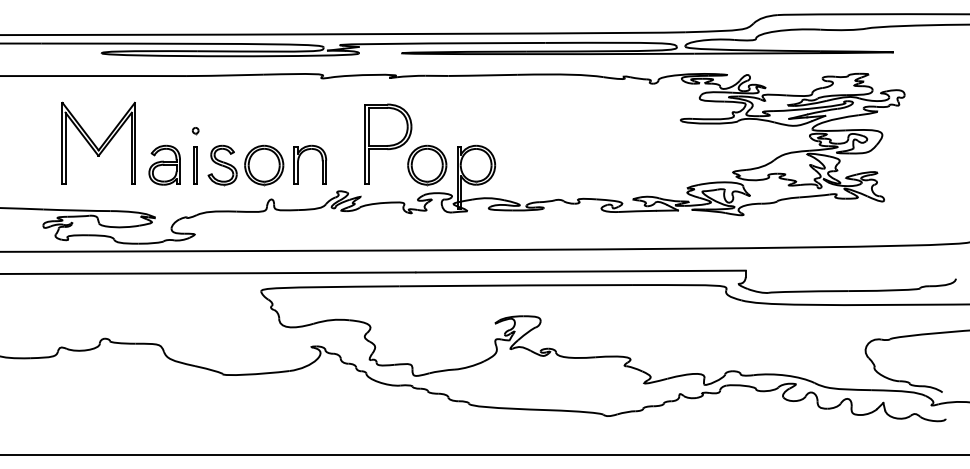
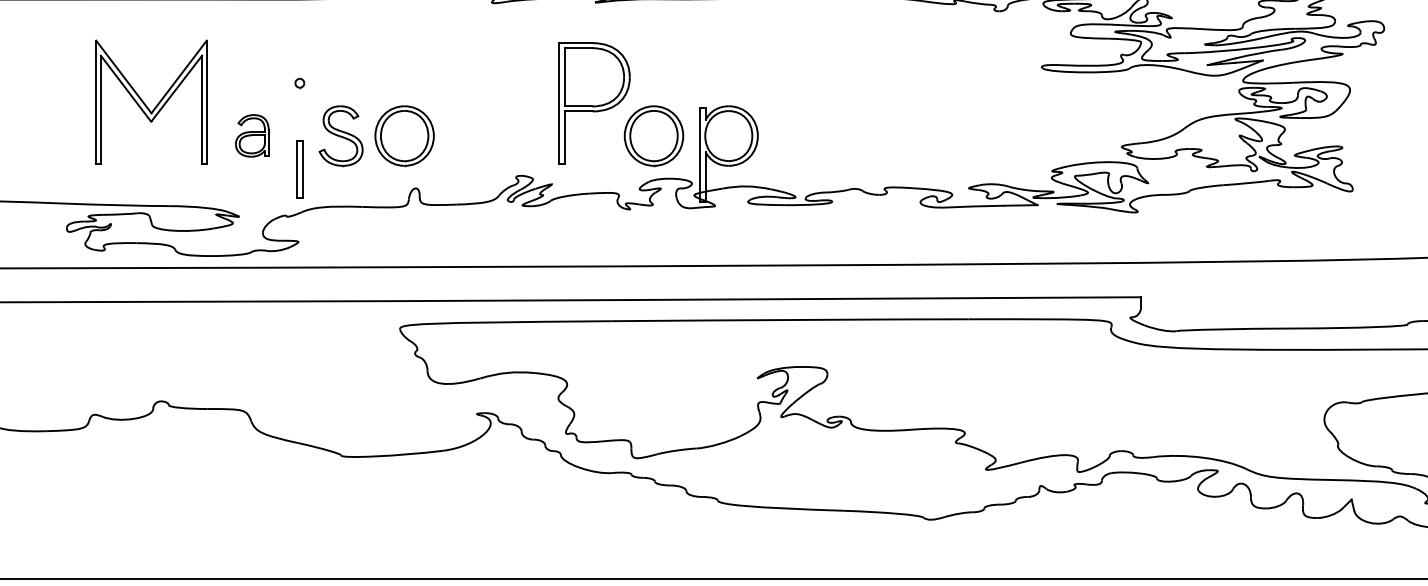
part: (299, 160) -> (458, 128), removed
part: (164, 164) -> (252, 134), size x0.7
line: (194, 165) -> (297, 170), moved

